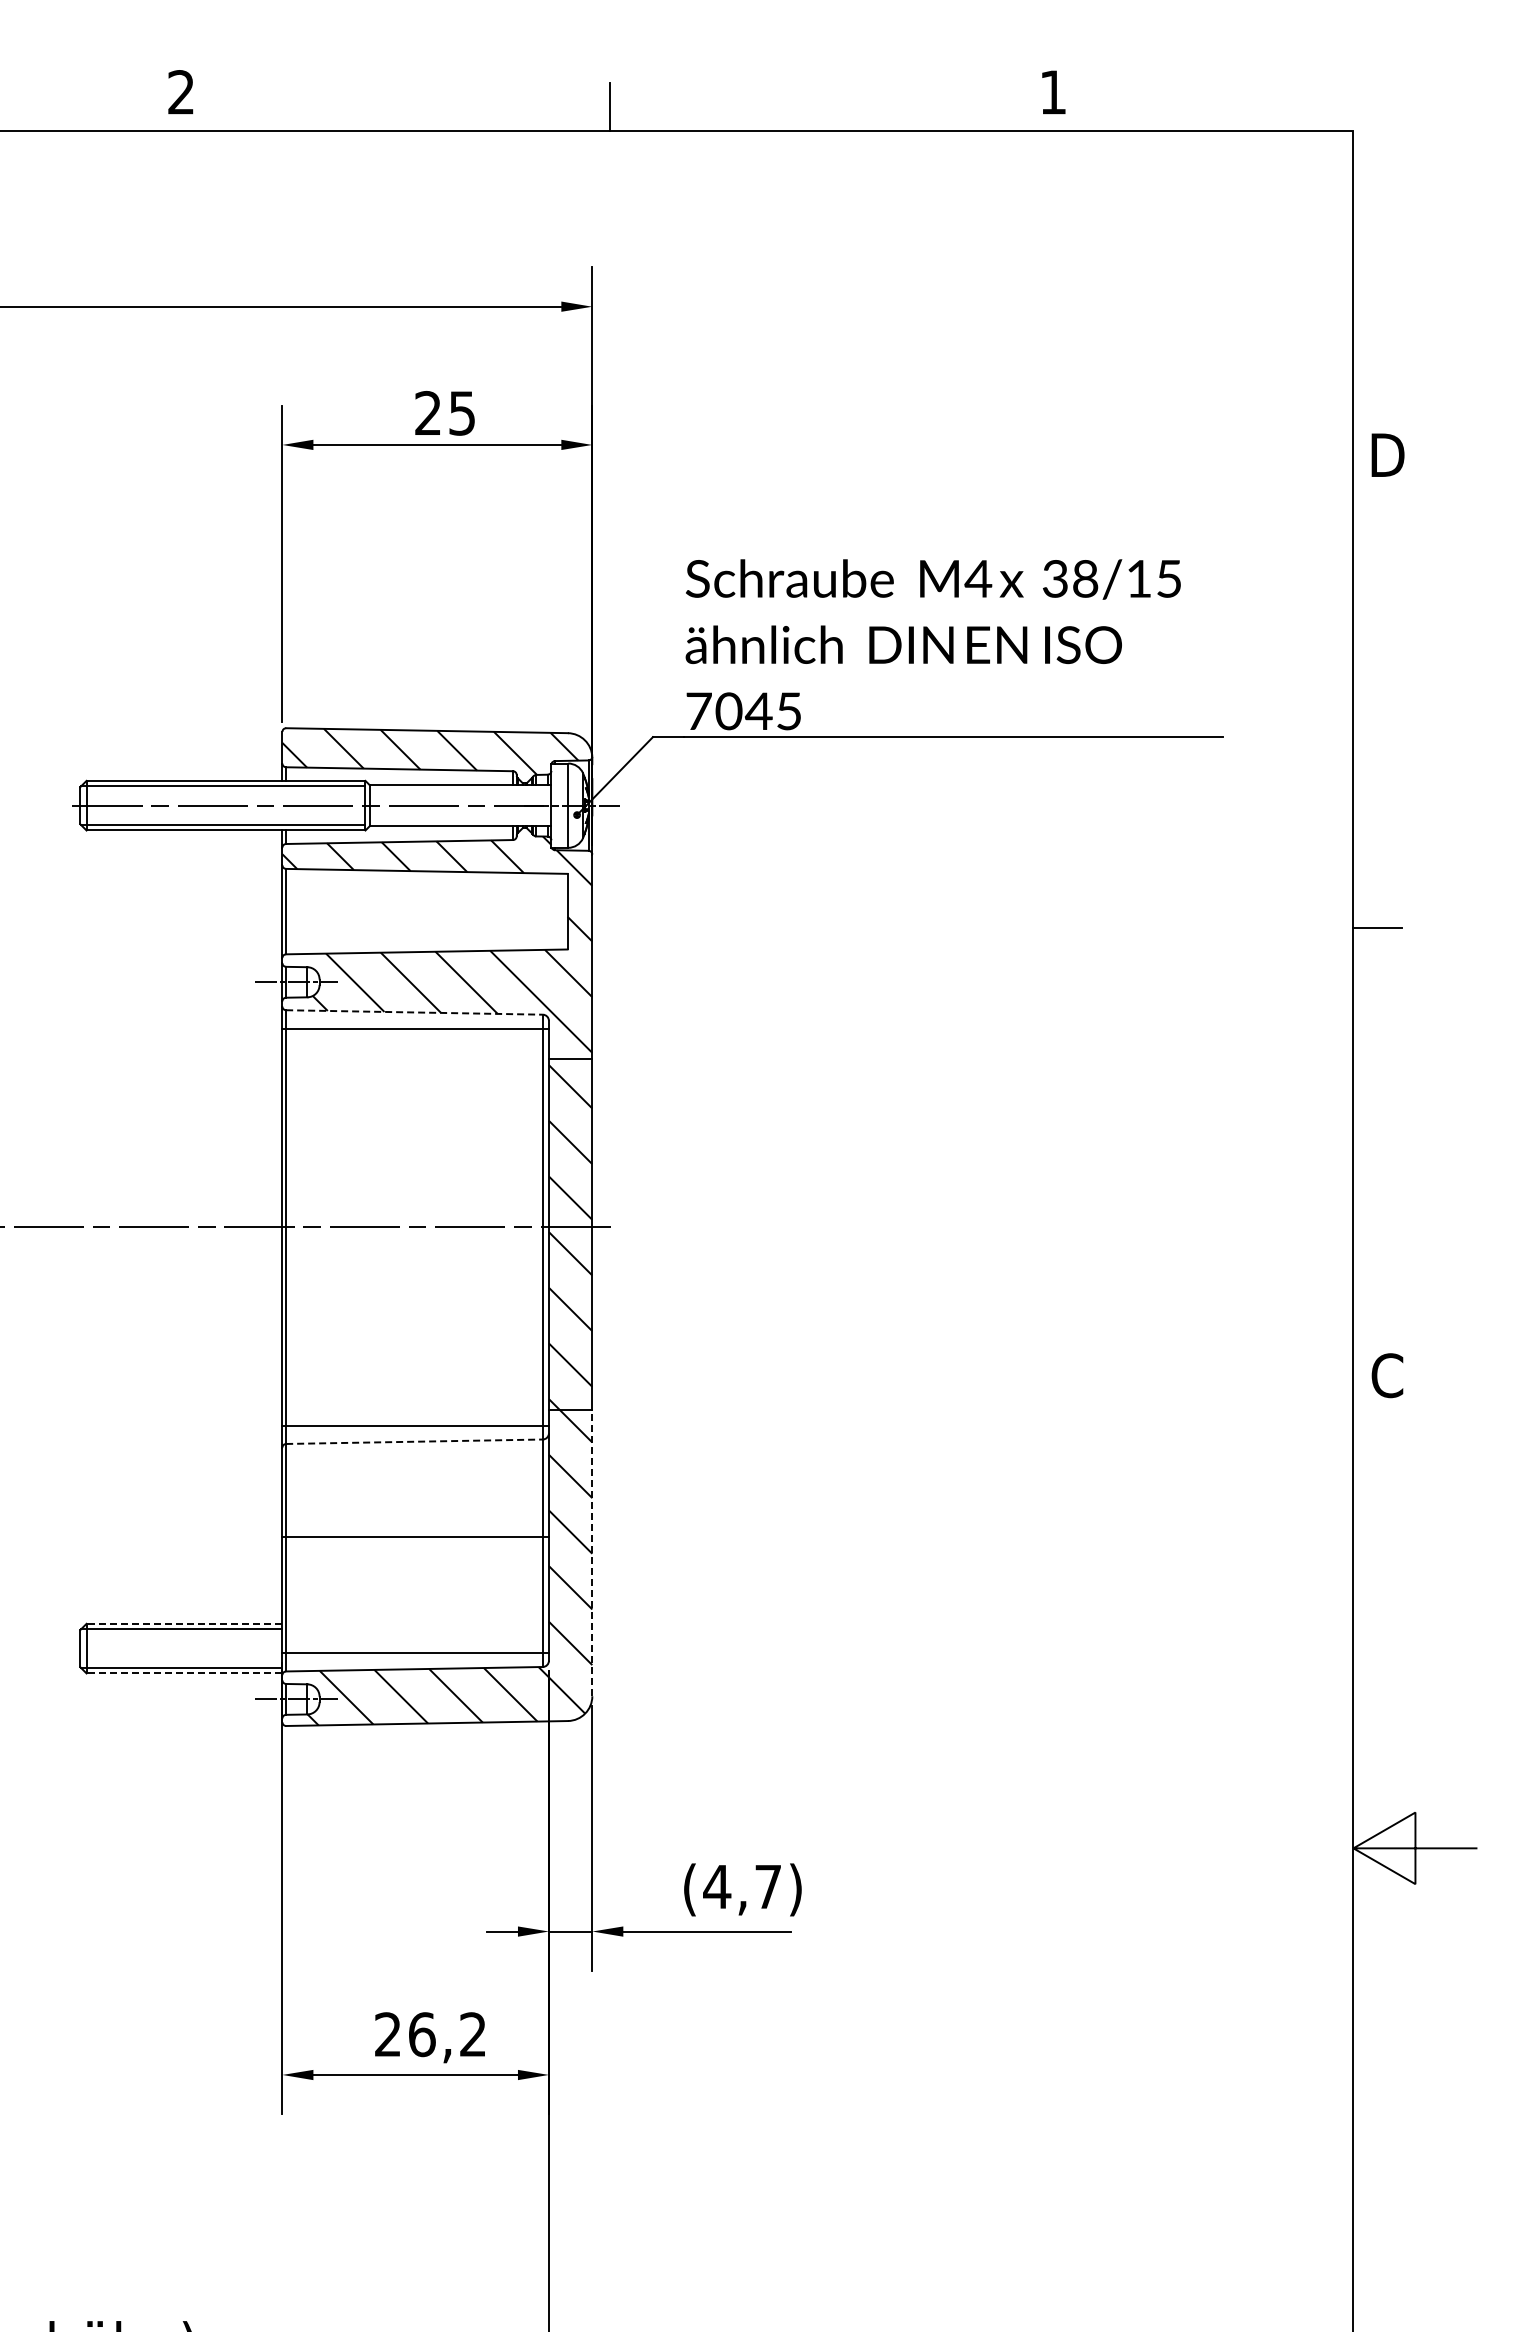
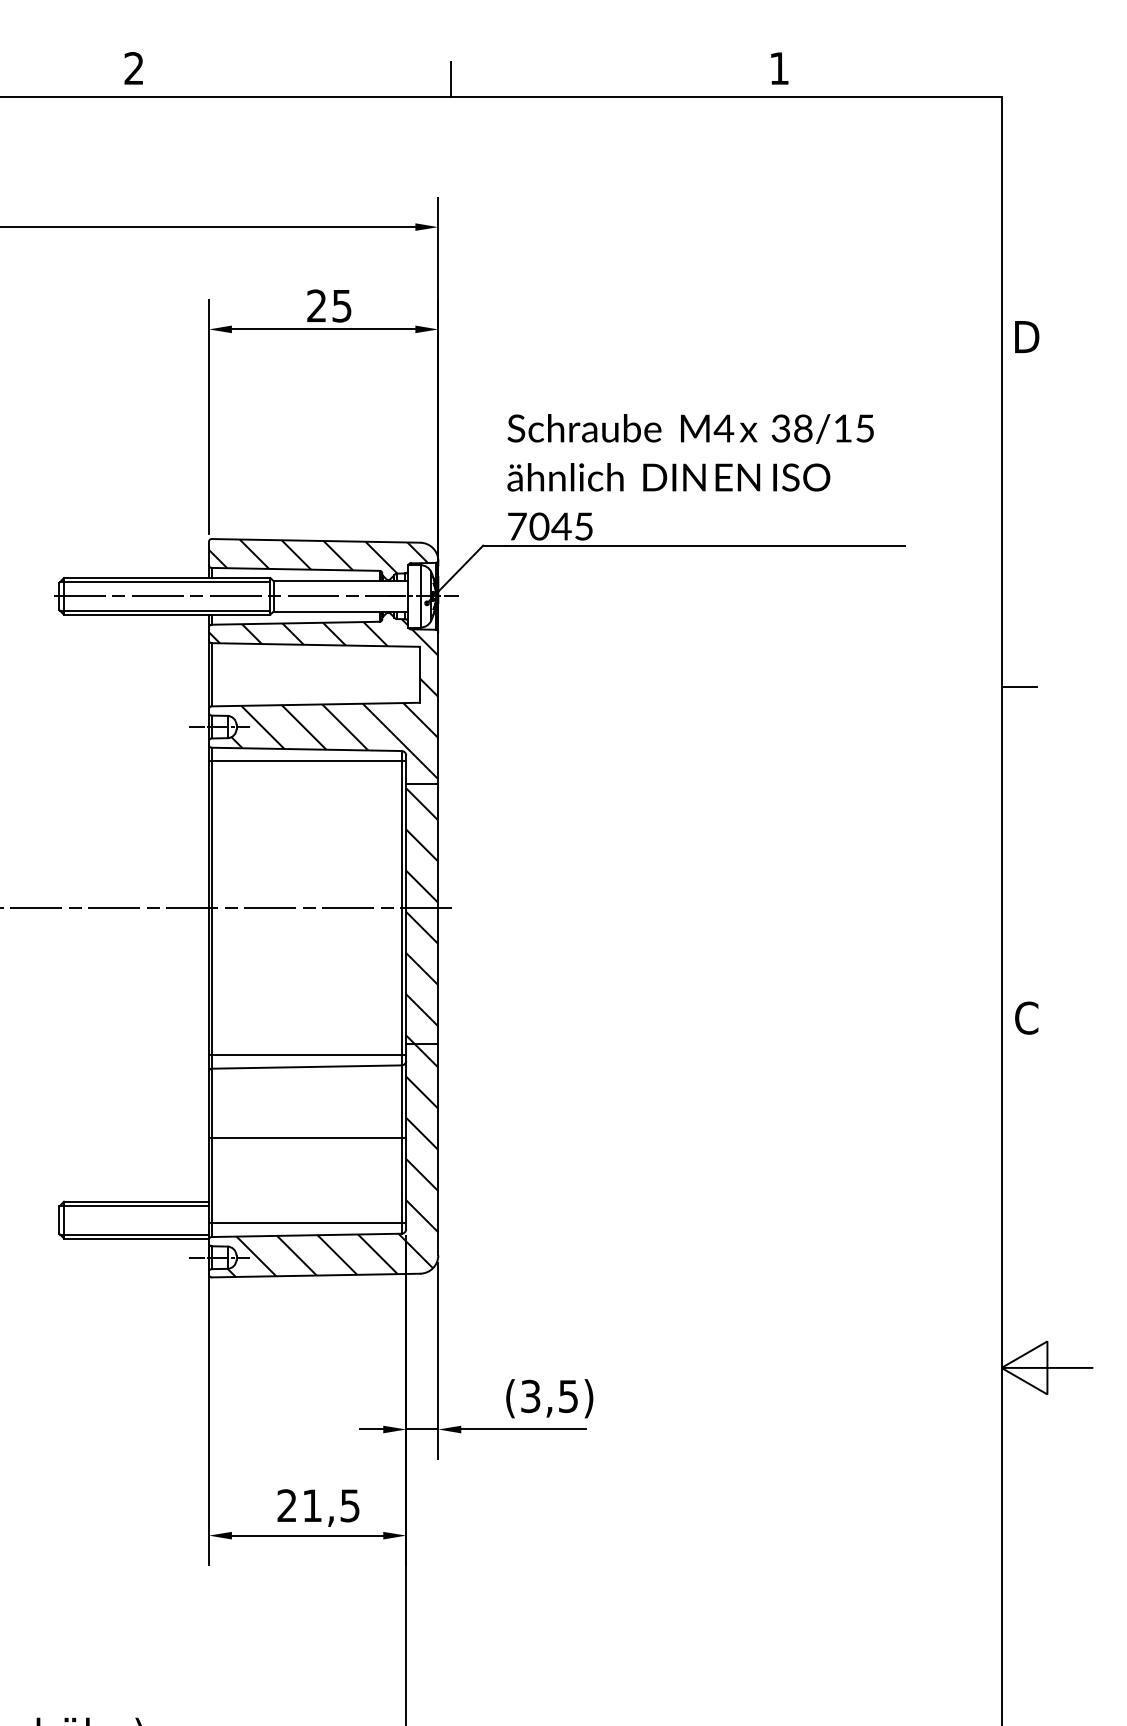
line: (415, 1012) -> (307, 749), dashed -> solid
line: (415, 1441) -> (307, 1066), dashed -> solid
line: (592, 1553) -> (438, 1149), dashed -> solid
line: (184, 1623) -> (136, 1201), dashed -> solid
line: (184, 1673) -> (136, 1238), dashed -> solid
text: (741, 1886) -> (548, 1396), (4,7) -> (3,5)
text: (447, 2034) -> (331, 1505), 26,2 -> 21,5

